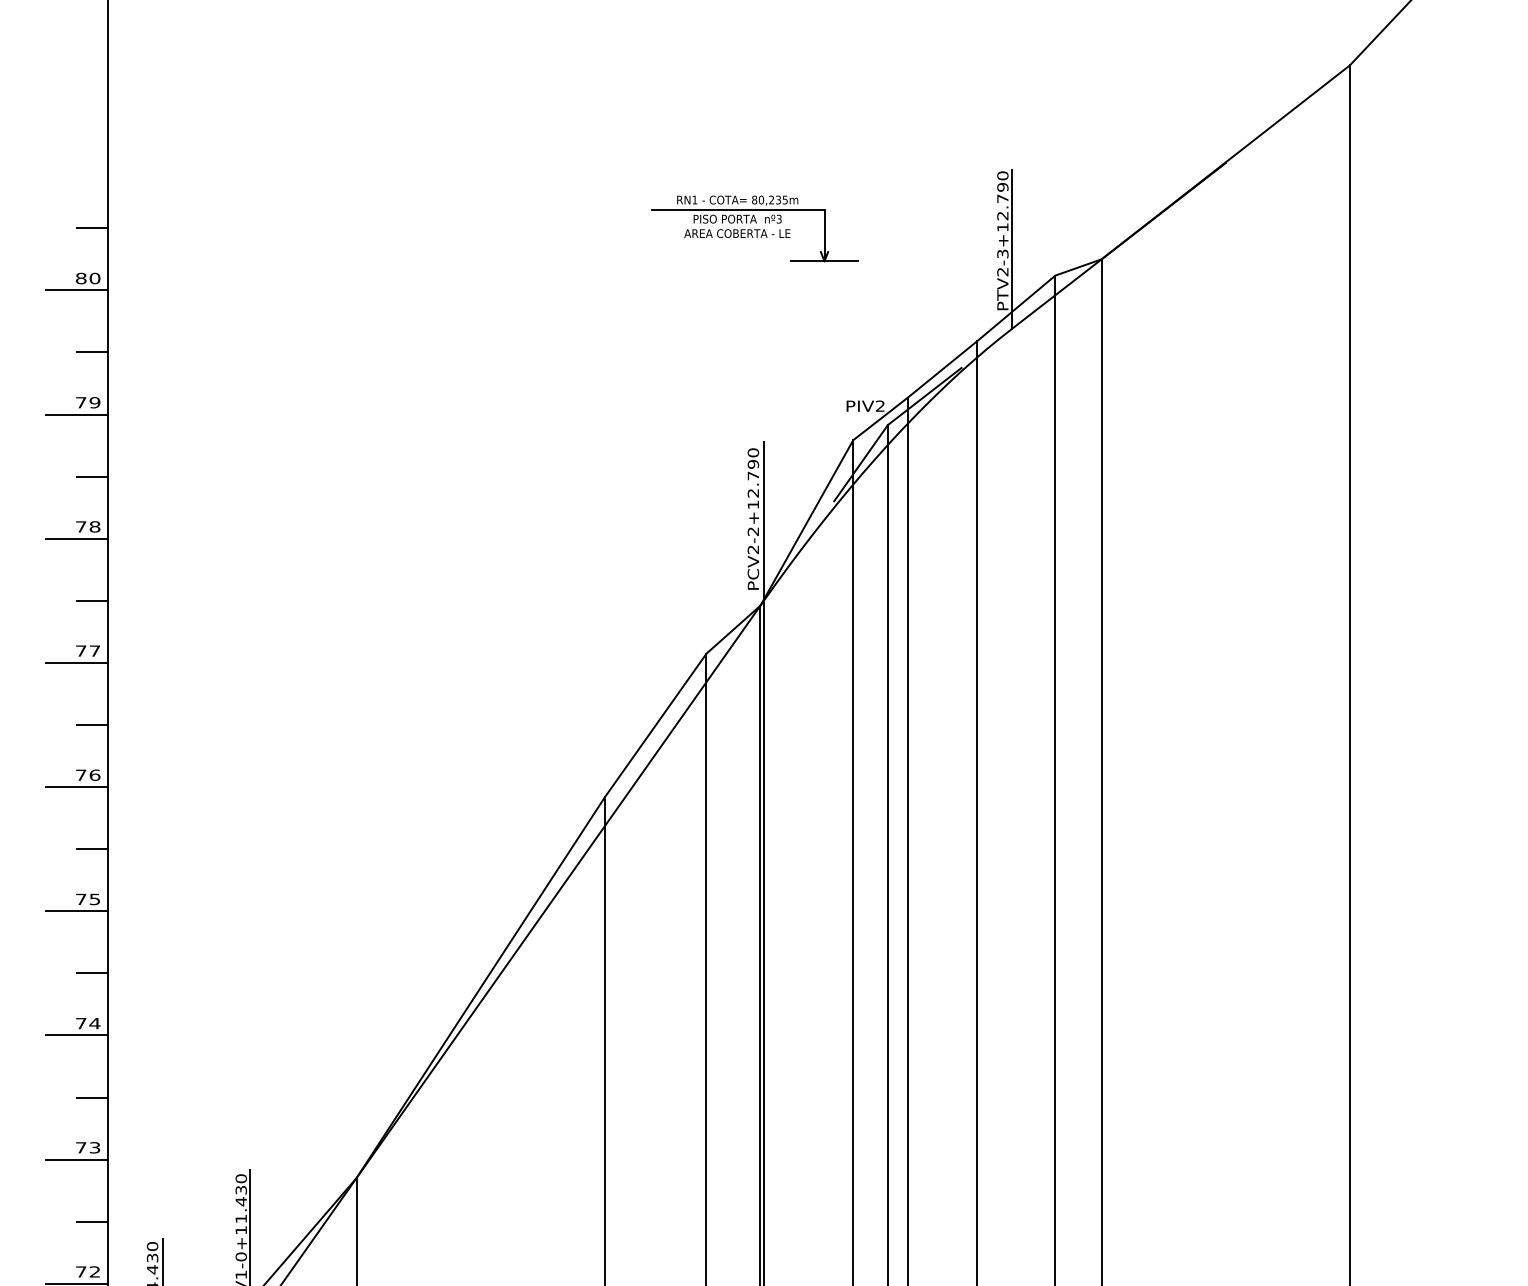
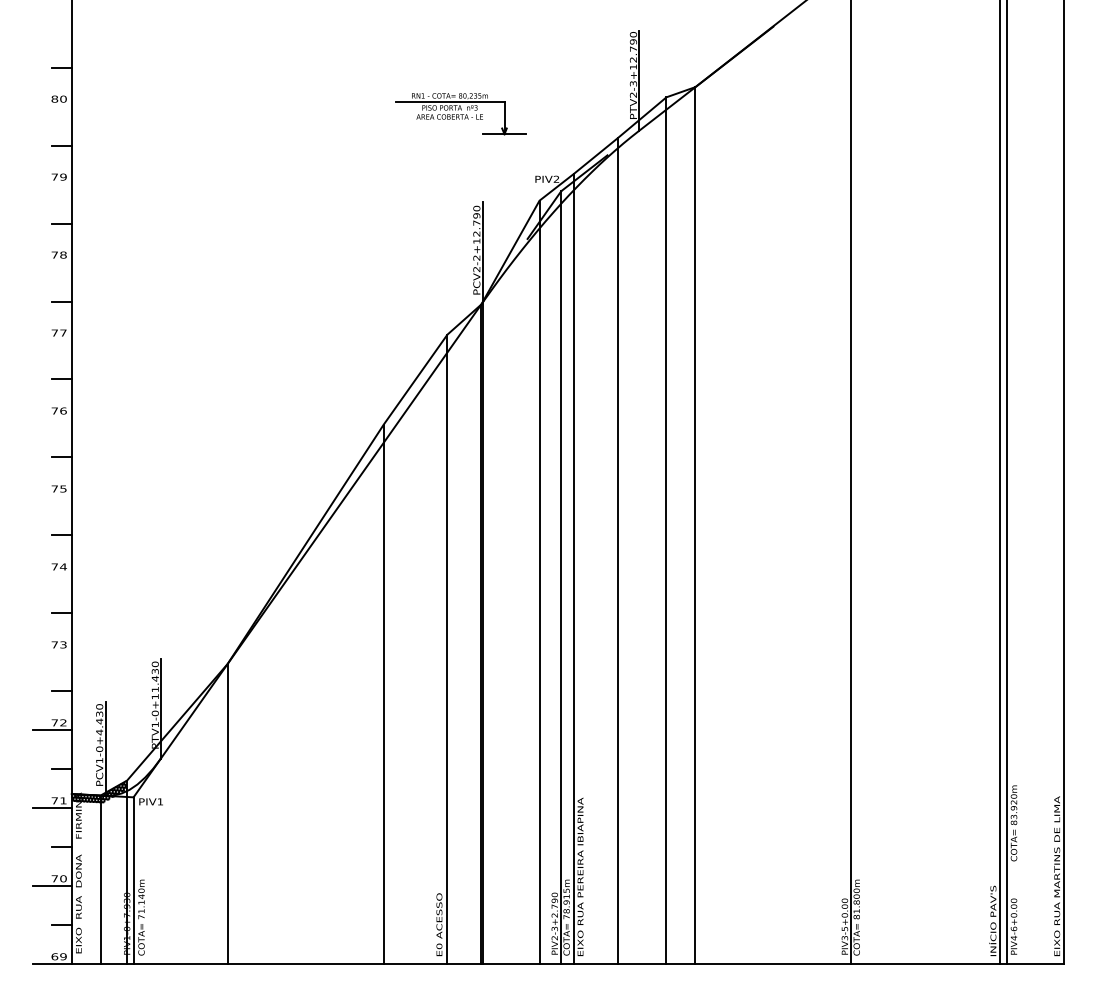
part: (754, 229) -> (460, 114), moved
line: (75, 290) -> (51, 106), removed
line: (75, 414) -> (51, 184), removed
line: (75, 538) -> (51, 262), removed
line: (75, 662) -> (51, 340), removed
line: (75, 787) -> (51, 418), removed
line: (75, 911) -> (51, 496), removed
line: (75, 1035) -> (51, 574), removed
line: (75, 1159) -> (51, 652), removed

